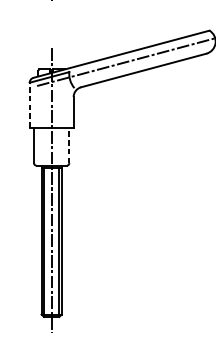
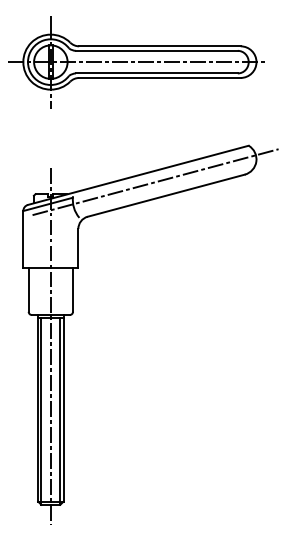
line: (29, 104) -> (23, 238), dashed -> solid
line: (69, 145) -> (73, 289), dashed -> solid

